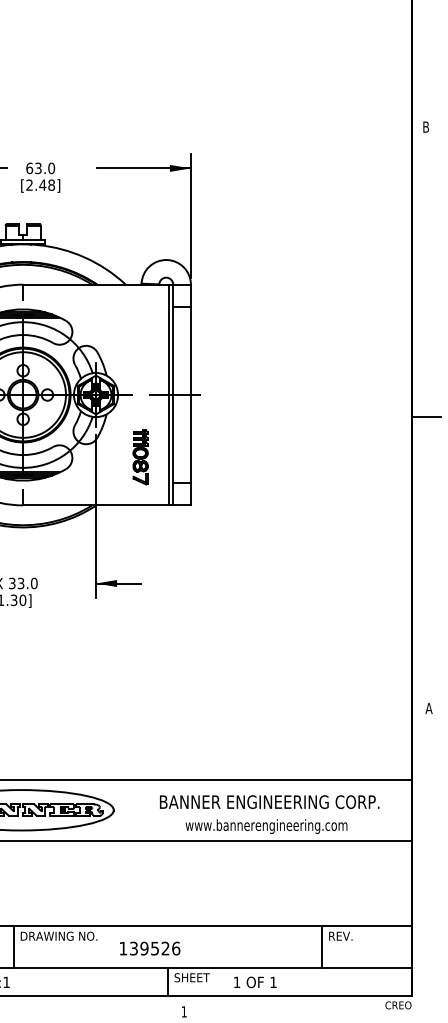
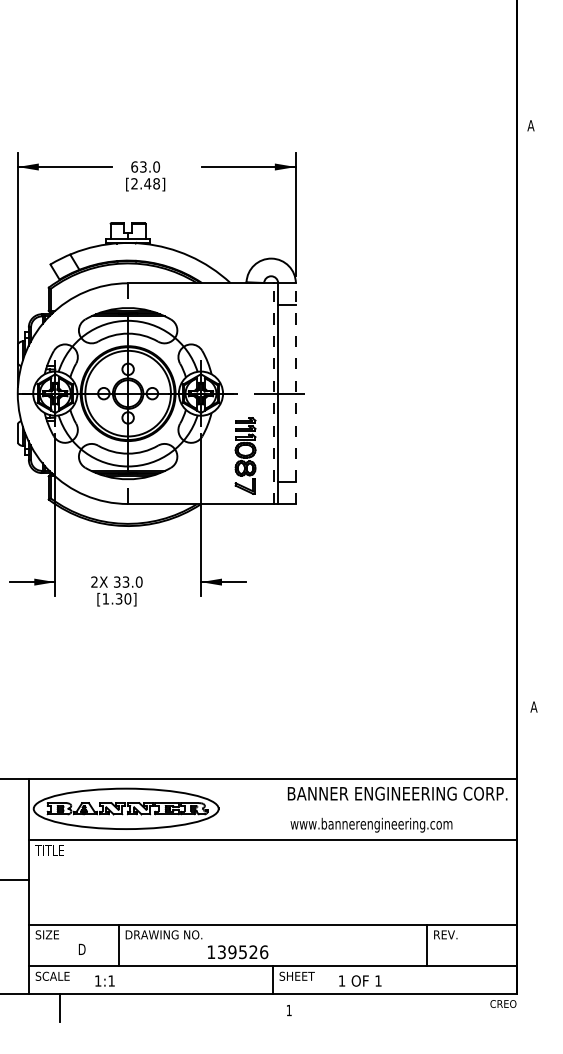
text: (425, 126) -> (530, 125), B -> A
line: (168, 394) -> (273, 393), solid -> dashed
line: (190, 394) -> (295, 393), solid -> dashed
line: (427, 416) -> (532, 415), removed
part: (140, 456) -> (245, 455), size x1.4
text: (269, 801) -> (397, 793), moved
text: (150, 948) -> (238, 952), moved

